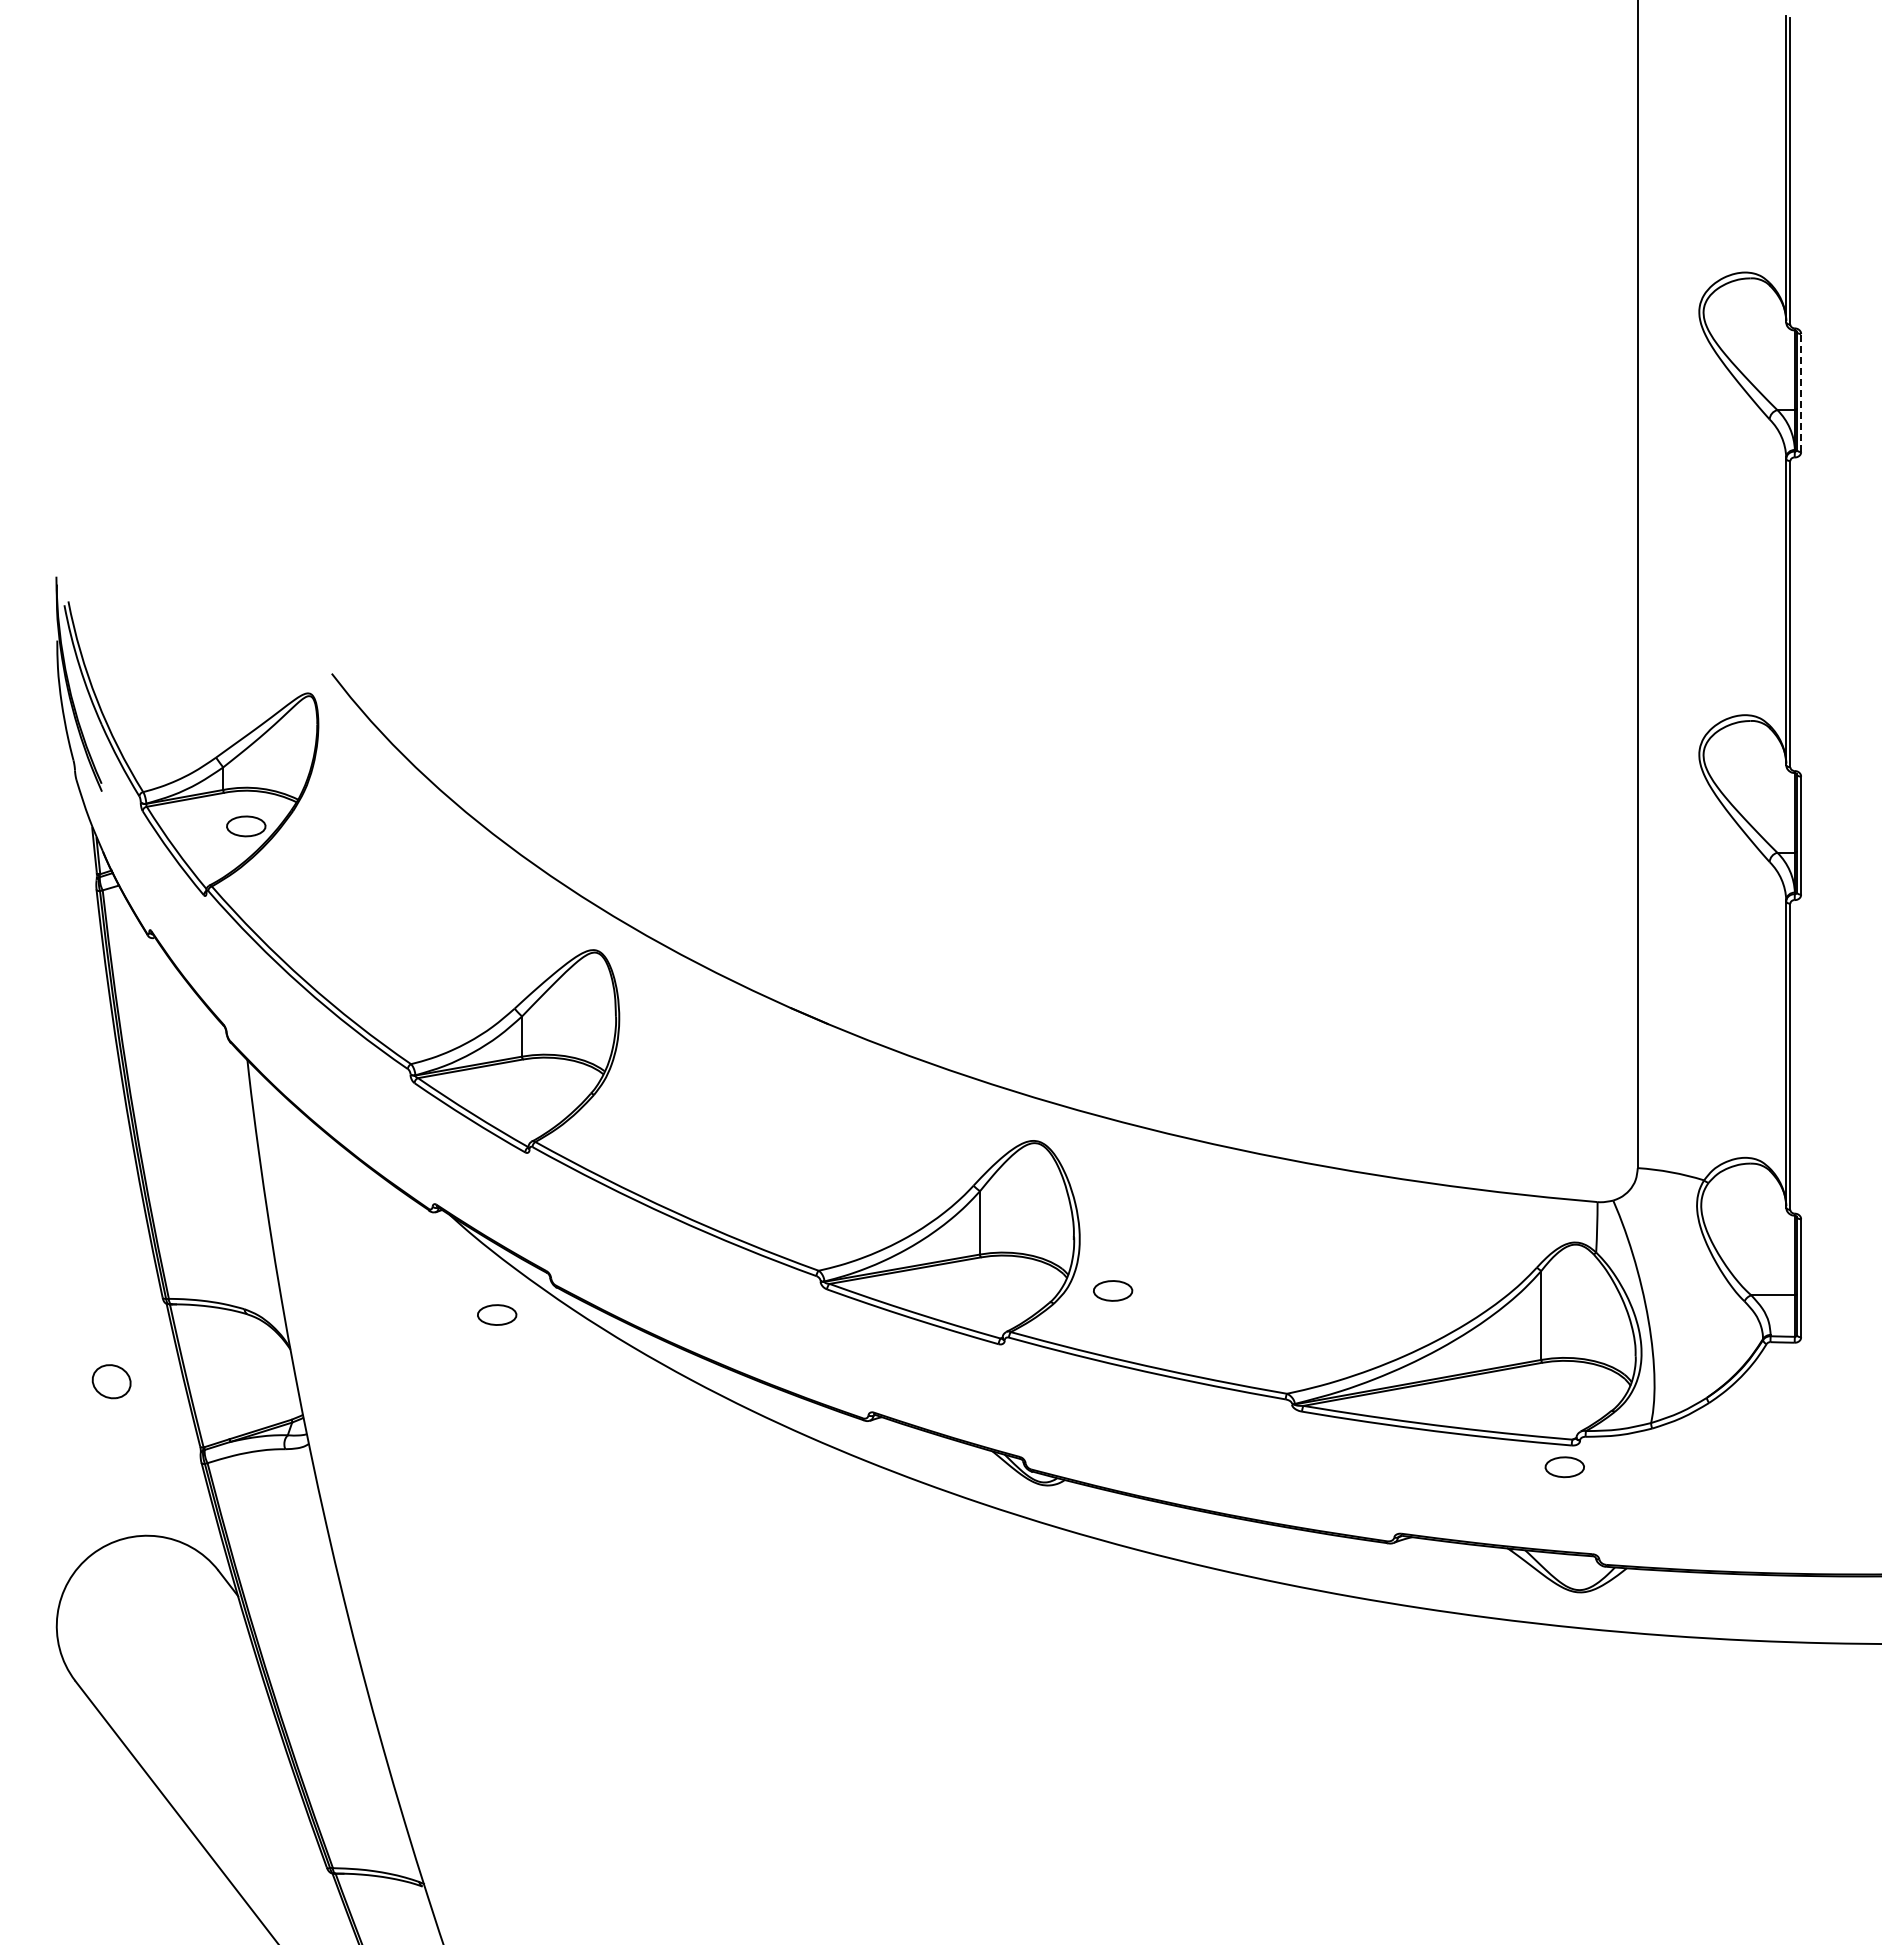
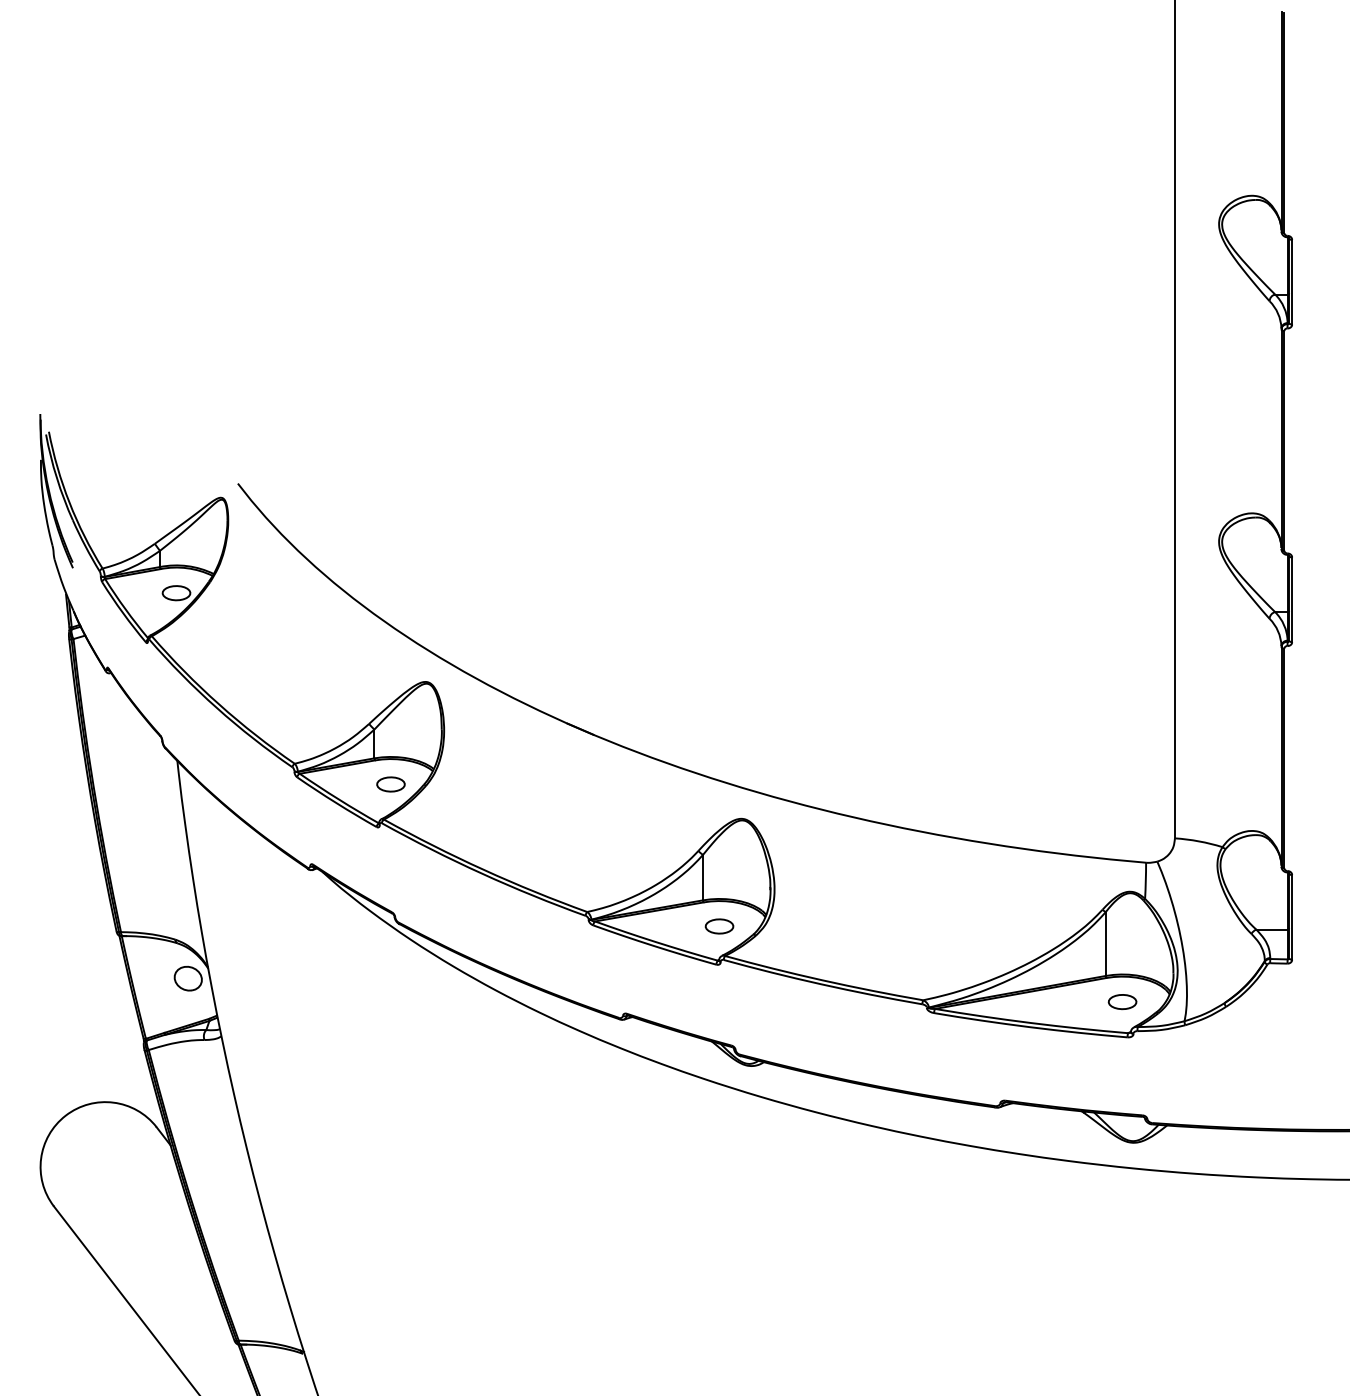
line: (1801, 393) -> (1292, 282), dashed -> solid
part: (1113, 1290) -> (719, 926), moved
part: (497, 1314) -> (391, 784), moved
part: (111, 1381) -> (188, 978), moved
part: (1564, 1467) -> (1122, 1002), moved

